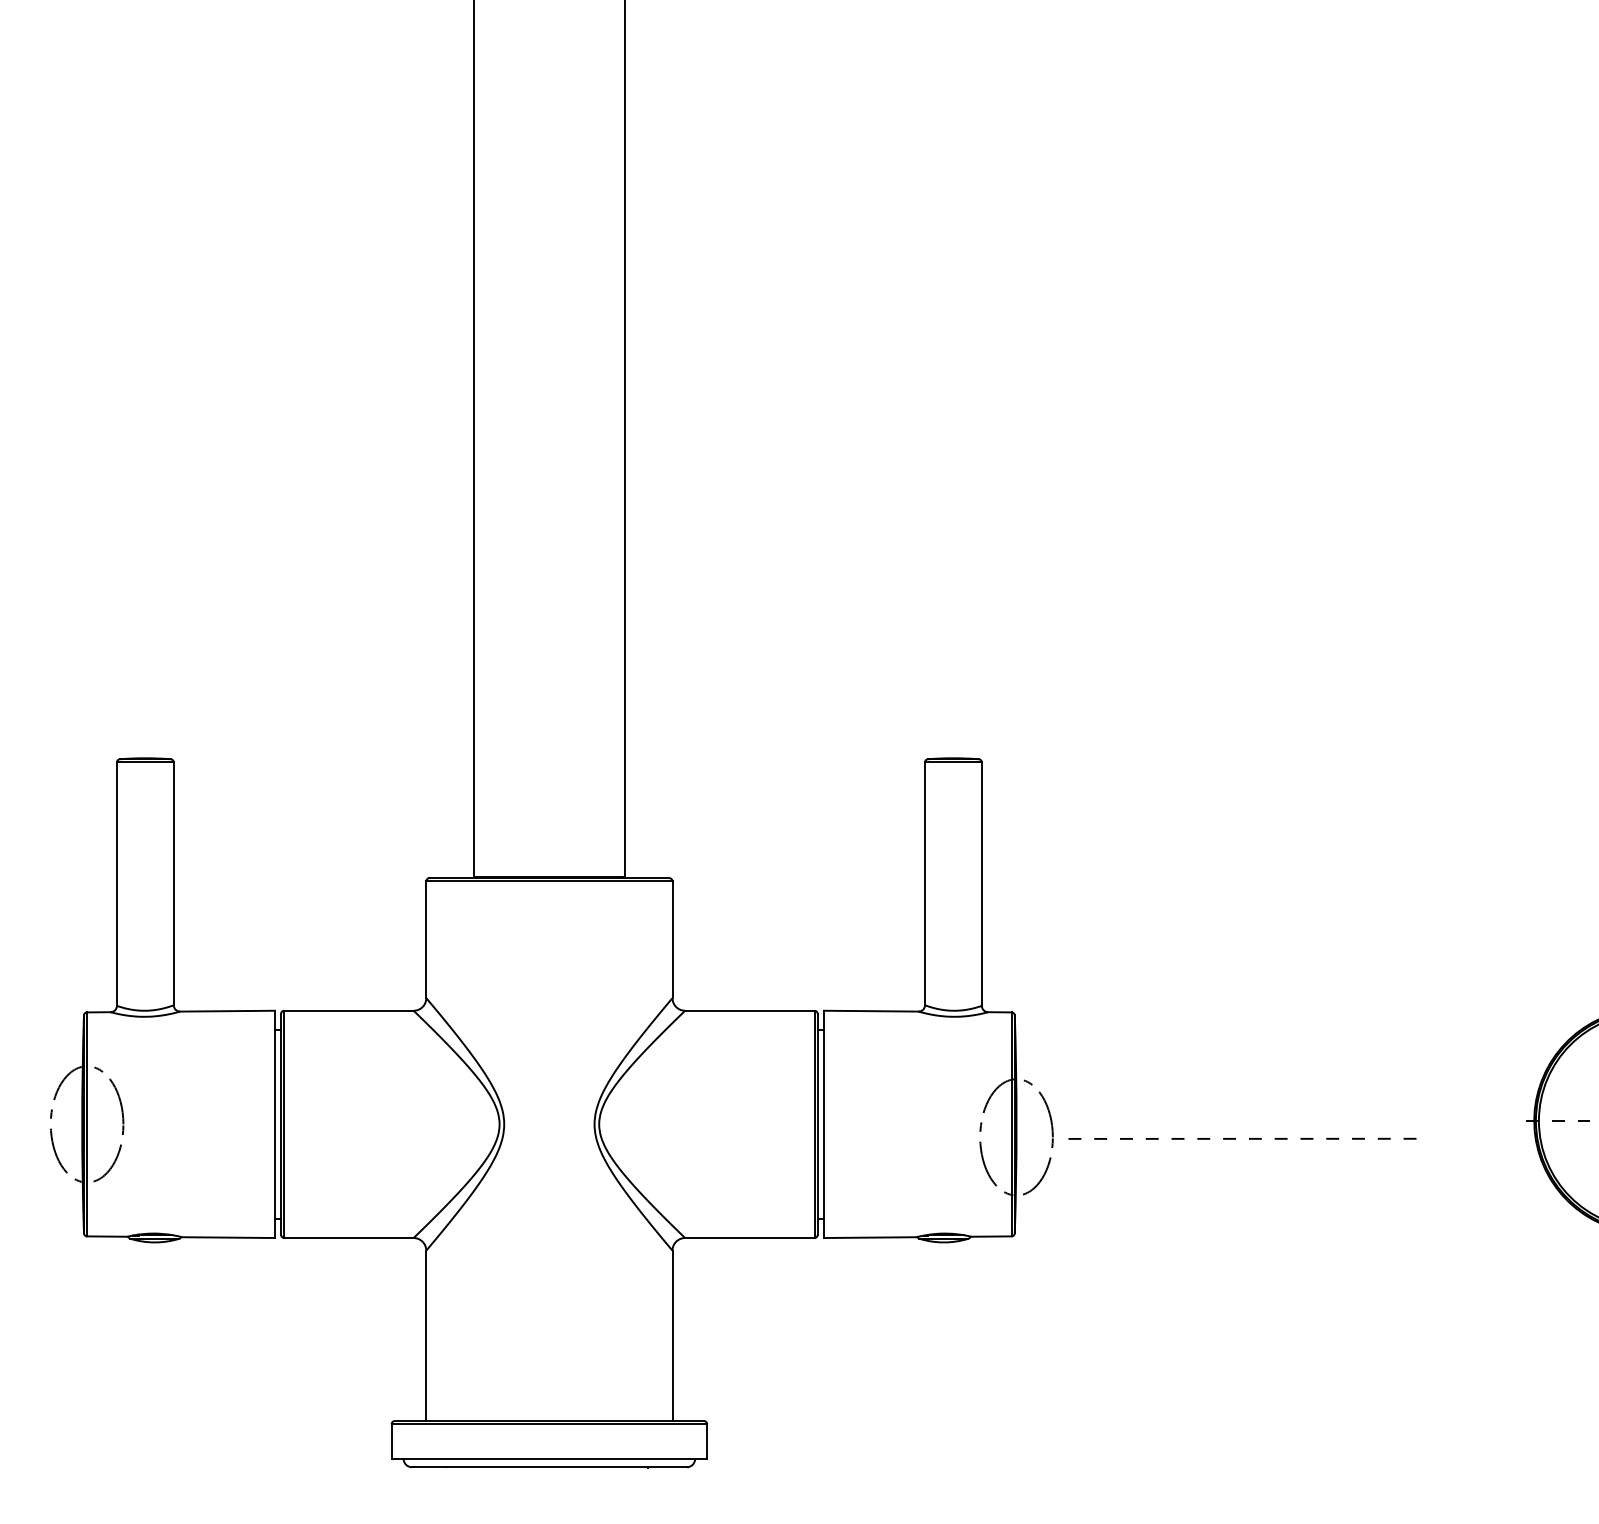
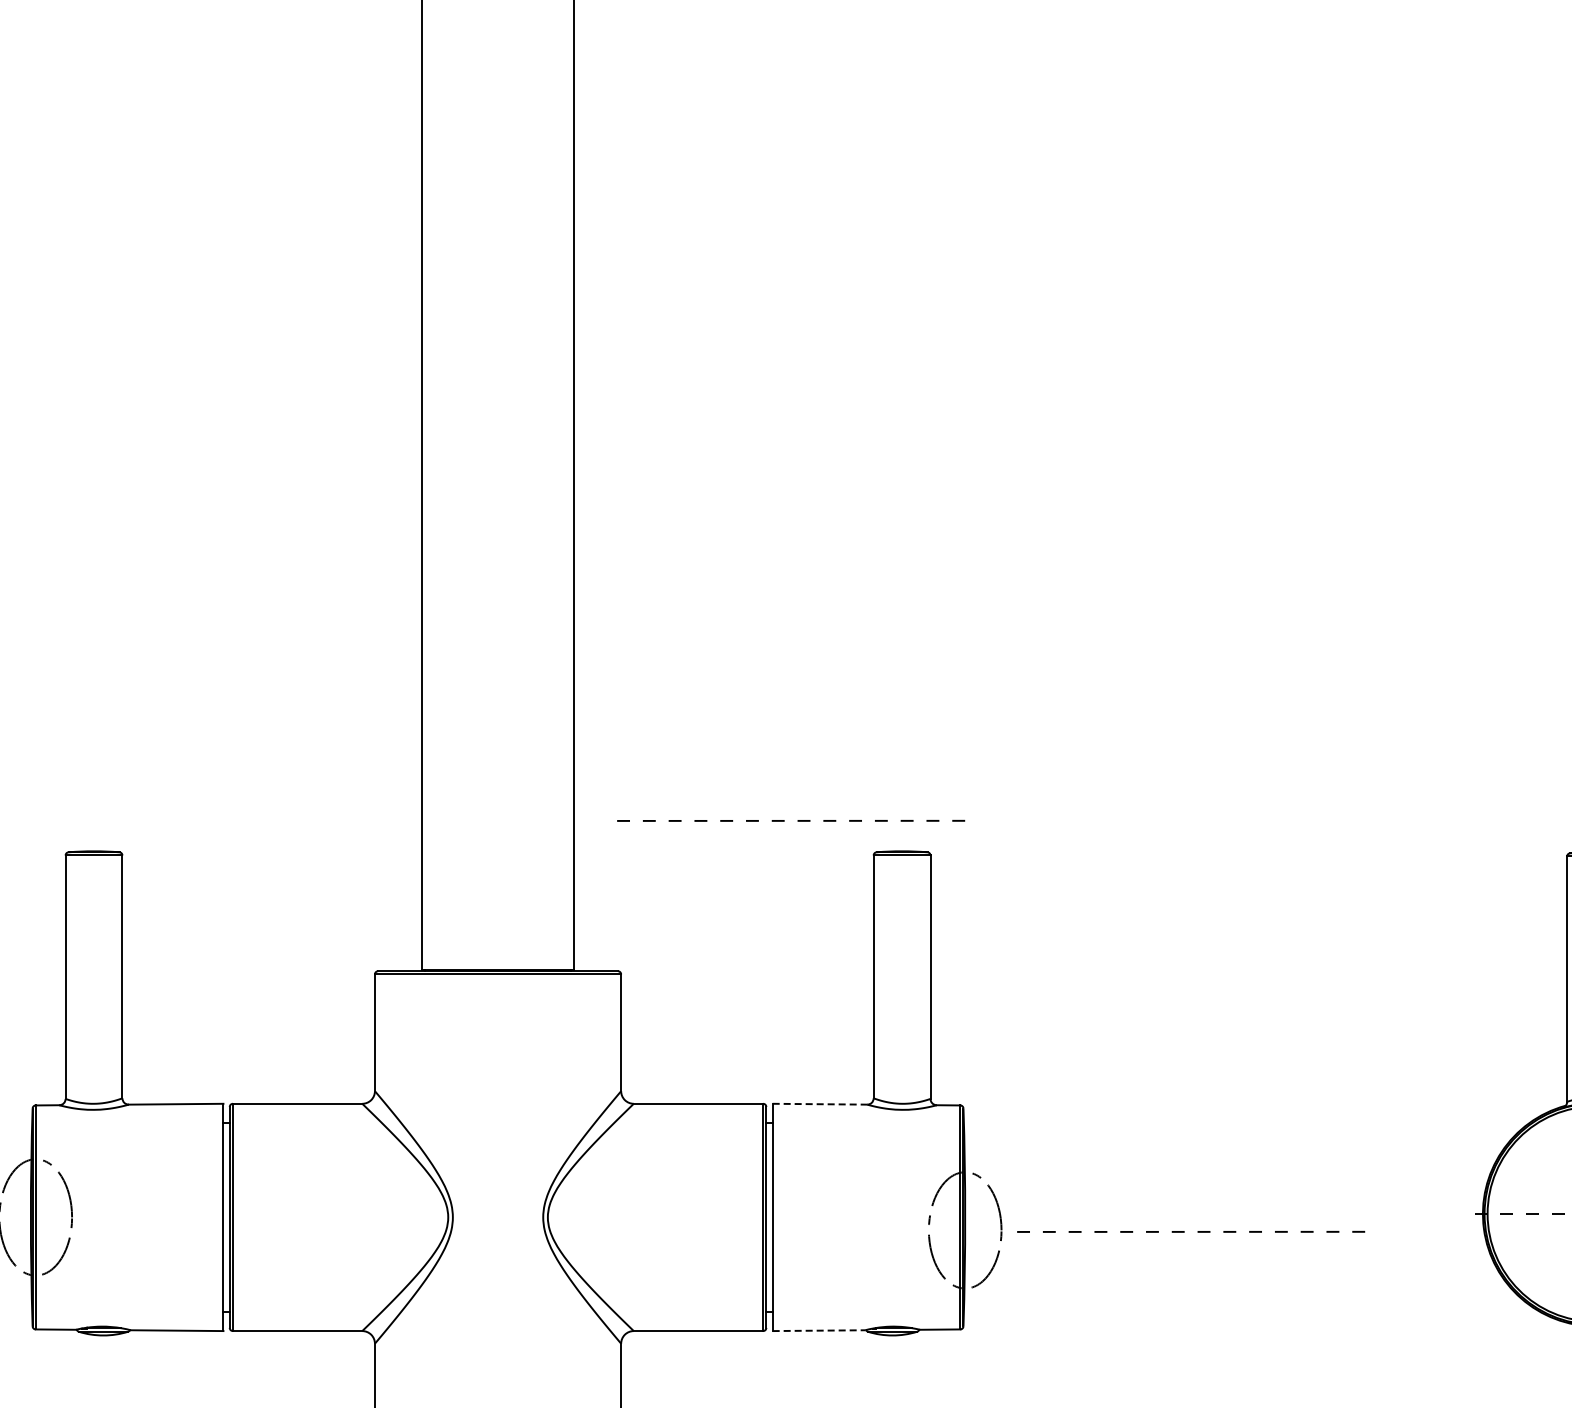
line: (835, 727) -> (784, 820), added
line: (871, 1011) -> (820, 1104), solid -> dashed
line: (870, 1237) -> (819, 1330), solid -> dashed

